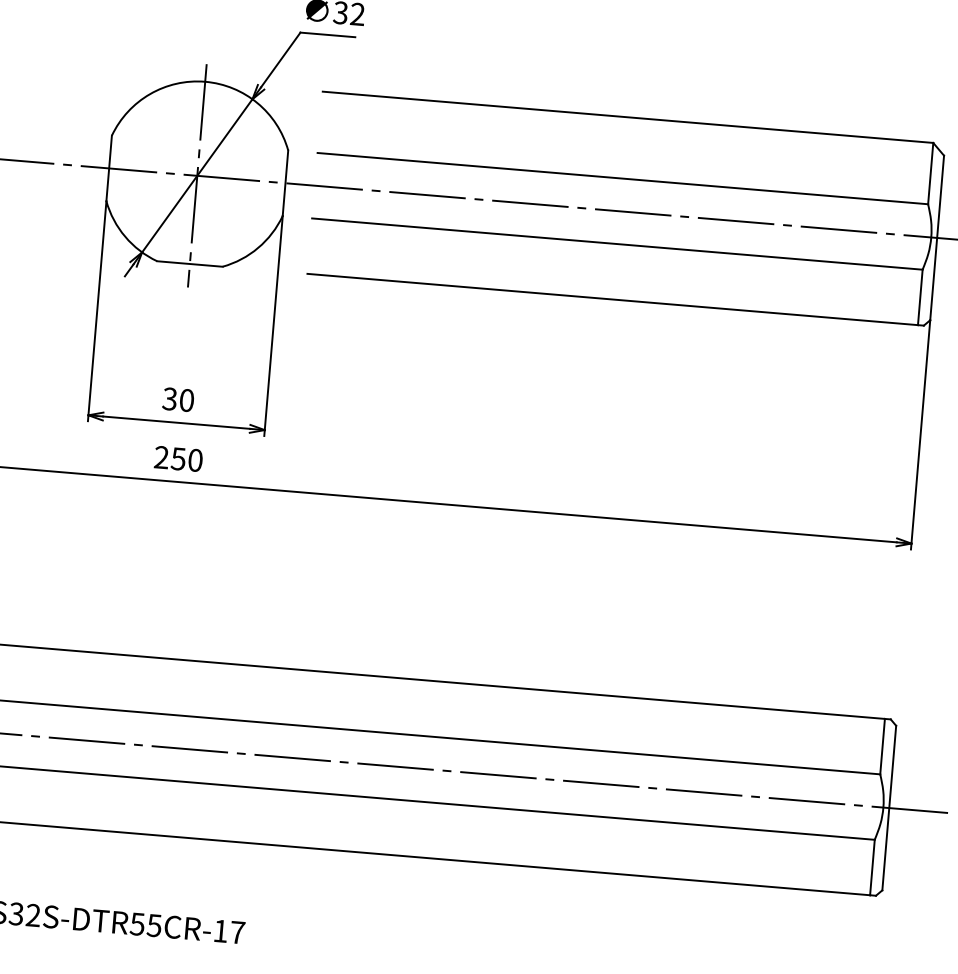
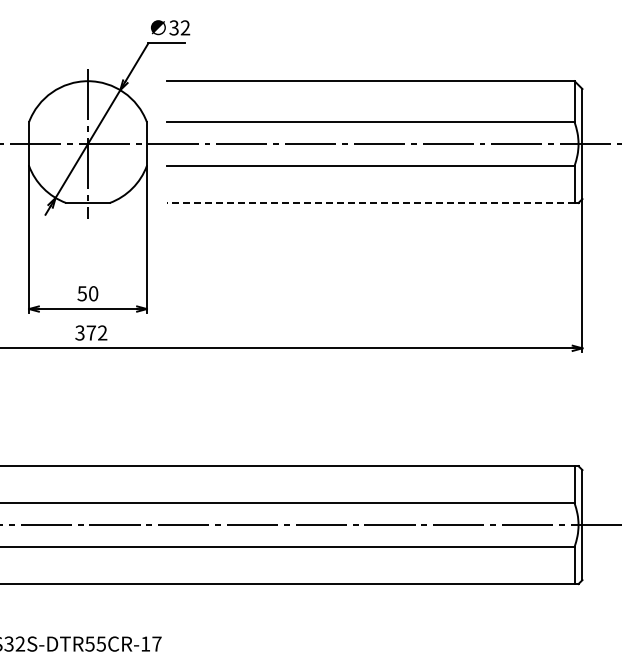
line: (612, 298) -> (370, 202), solid -> dashed
text: (170, 398) -> (82, 293), 30 -> 50
text: (178, 458) -> (91, 332), 250 -> 372

